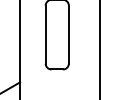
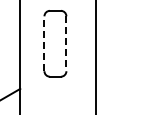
line: (45, 34) -> (44, 43), solid -> dashed
line: (68, 35) -> (66, 44), solid -> dashed

